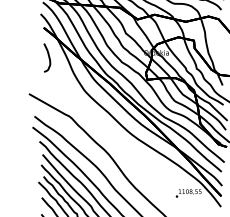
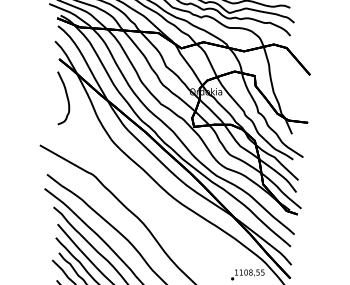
part: (47, 57) -> (63, 98), size x1.43

